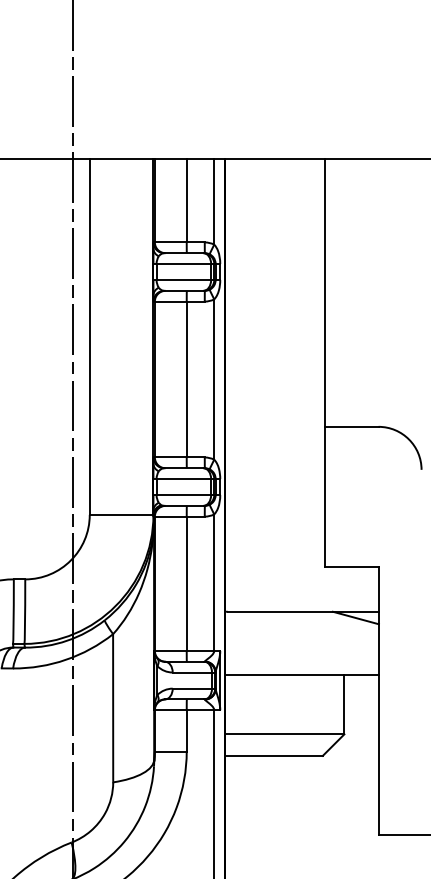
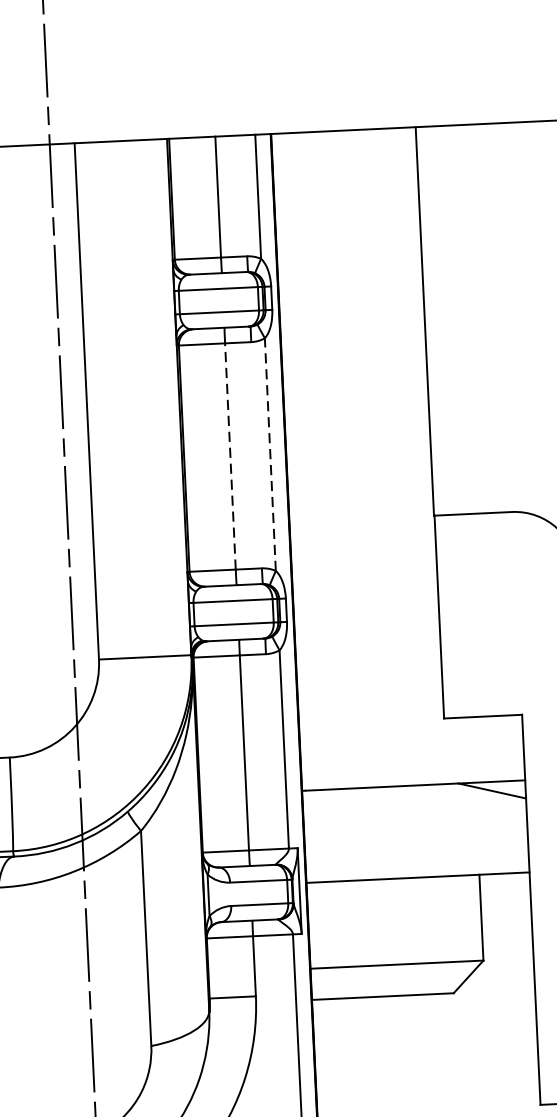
line: (186, 379) -> (230, 456), solid -> dashed
line: (214, 379) -> (270, 454), solid -> dashed

